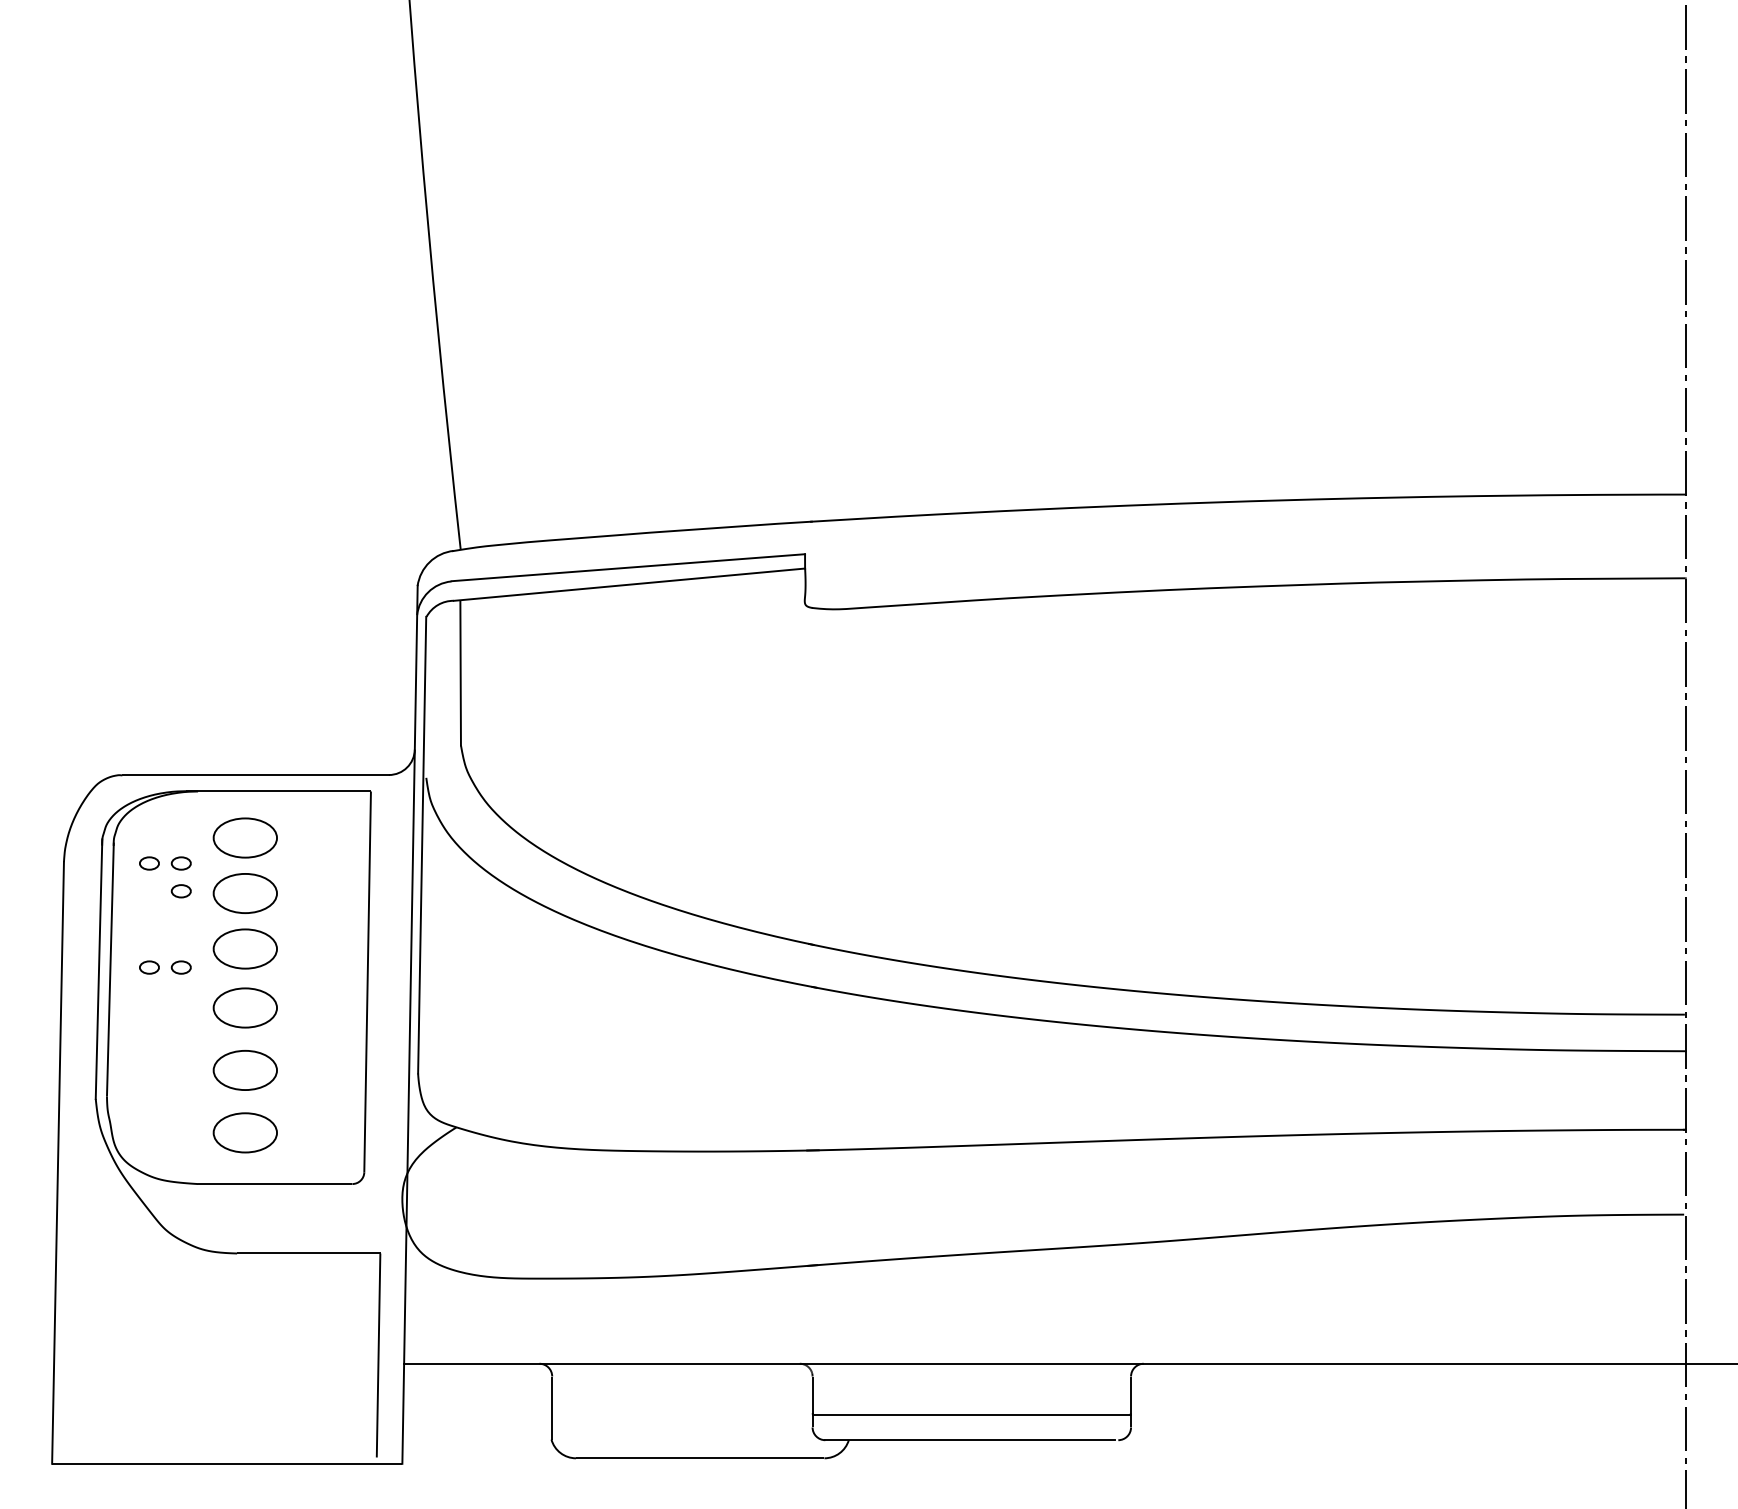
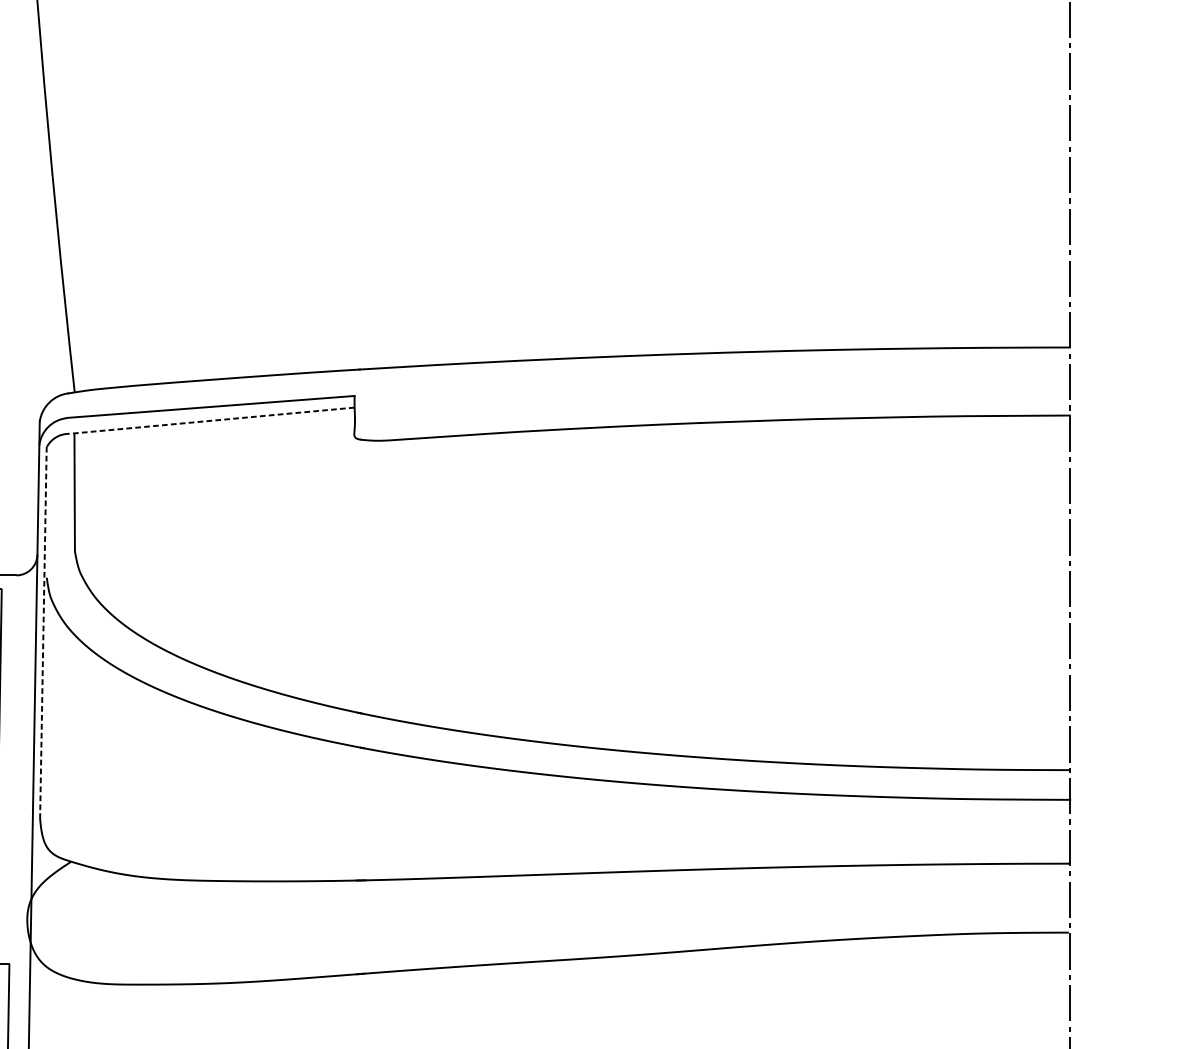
line: (629, 584) -> (211, 420), solid -> dashed
line: (422, 845) -> (43, 632), solid -> dashed

